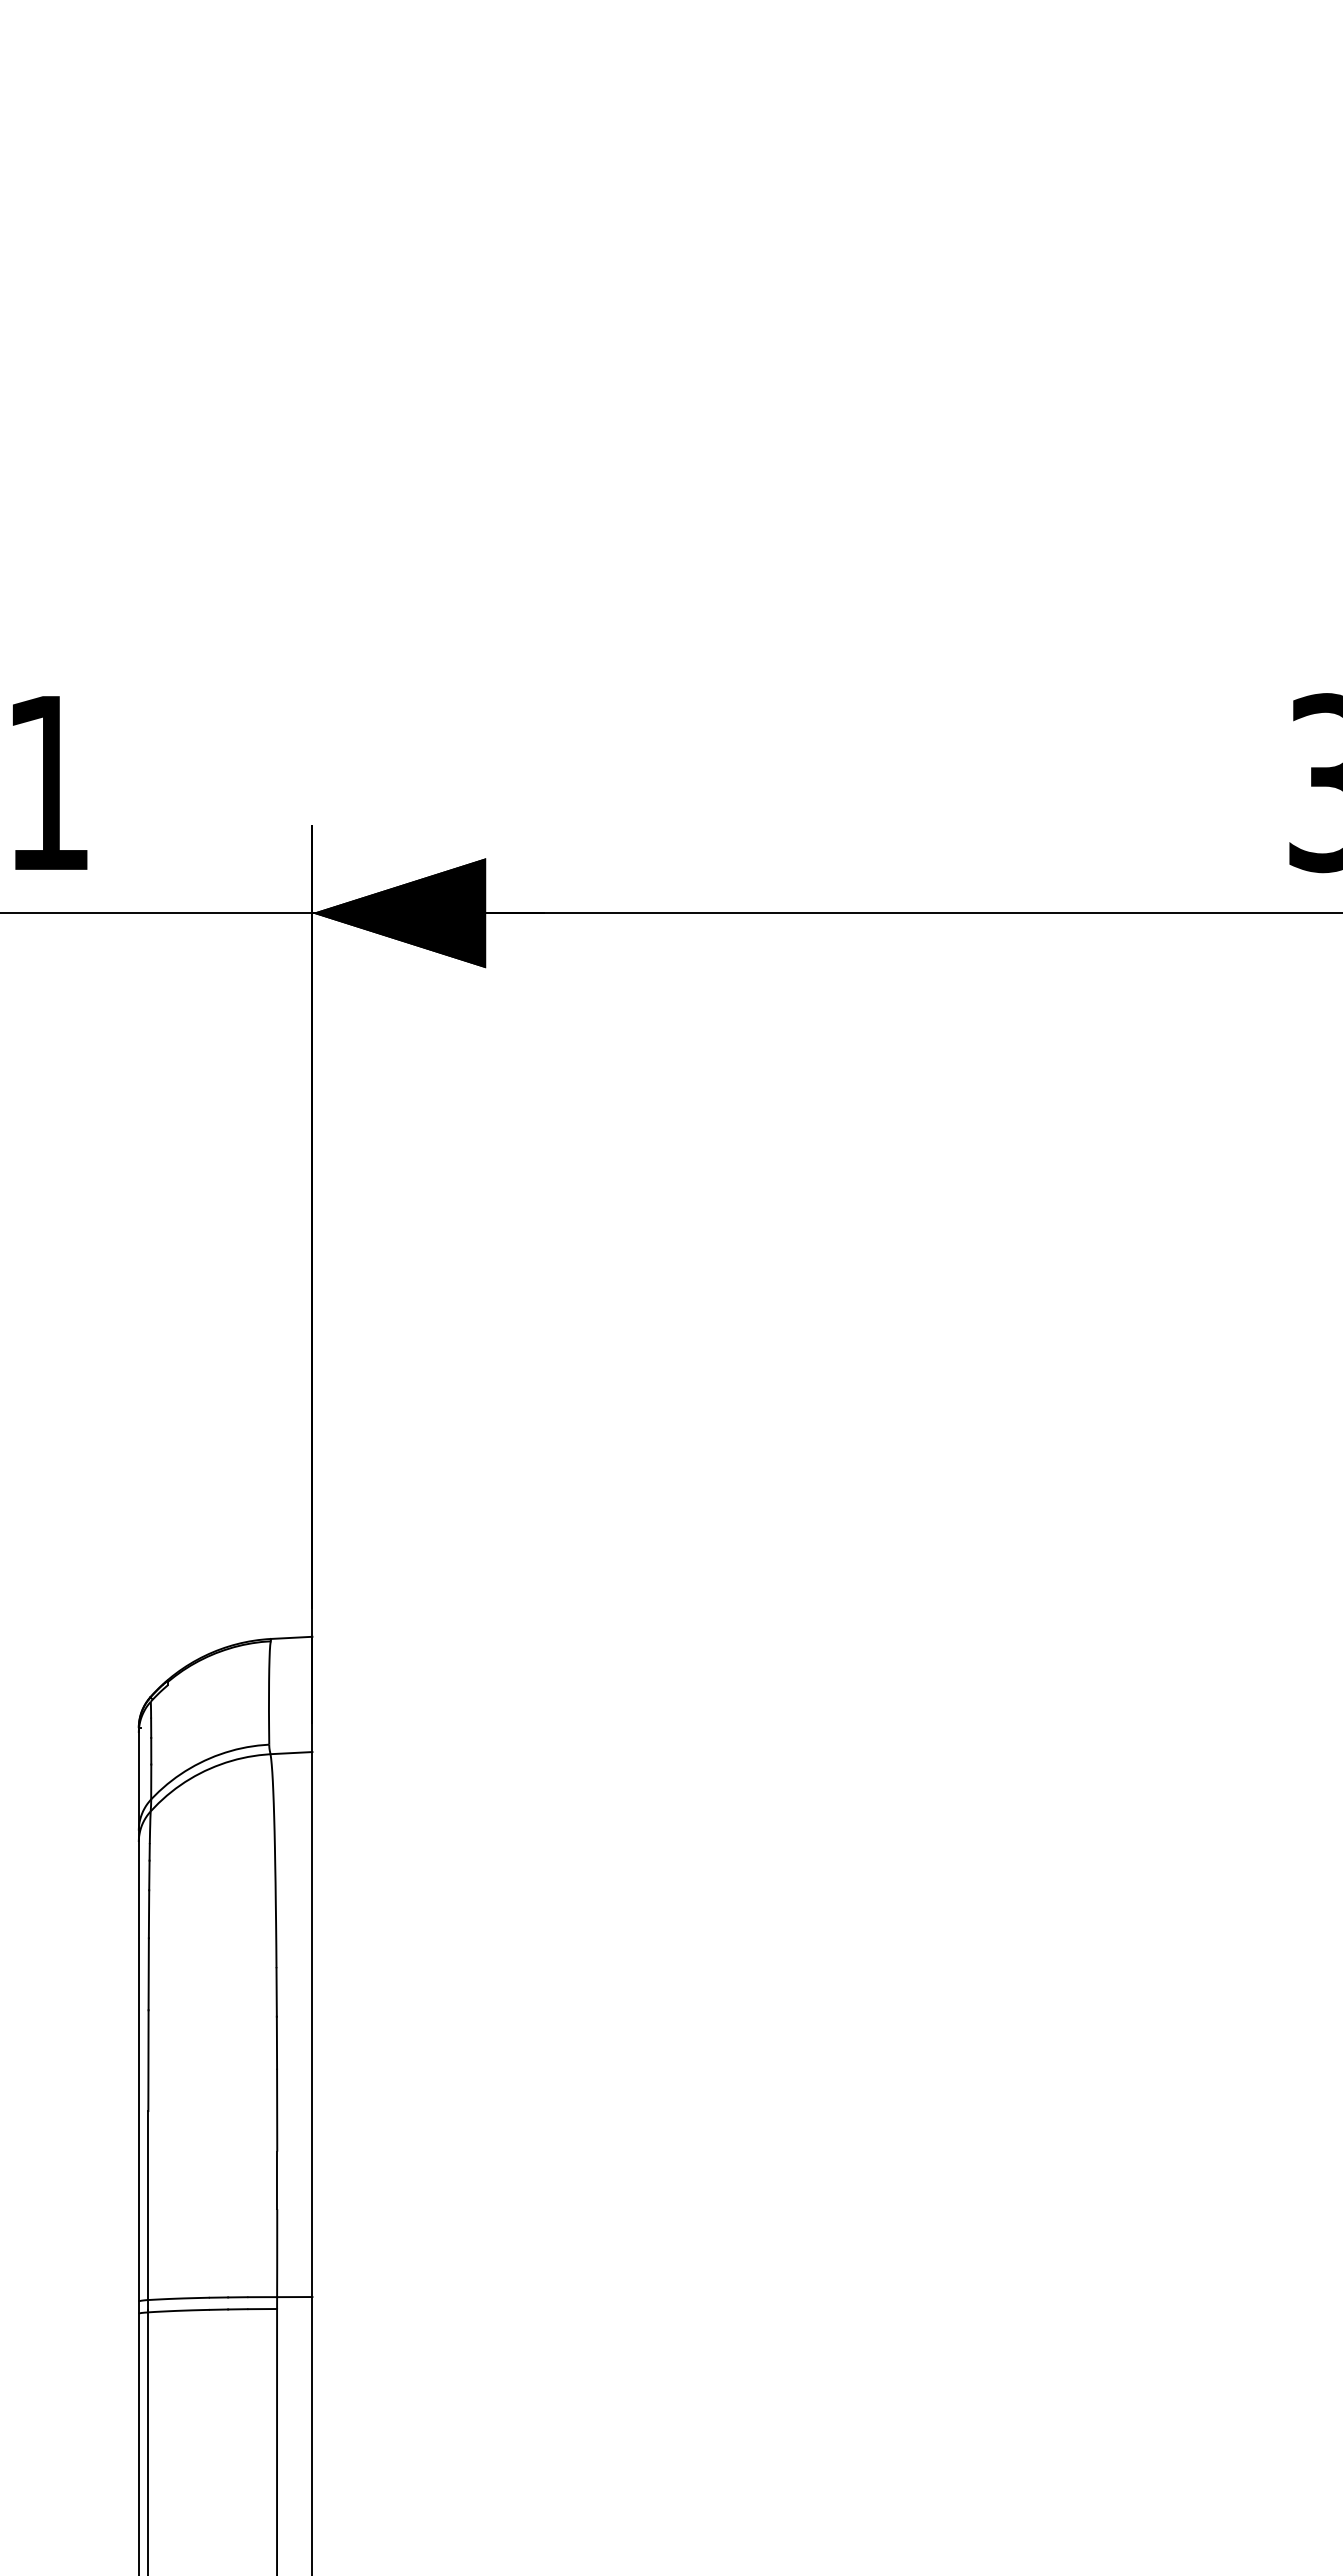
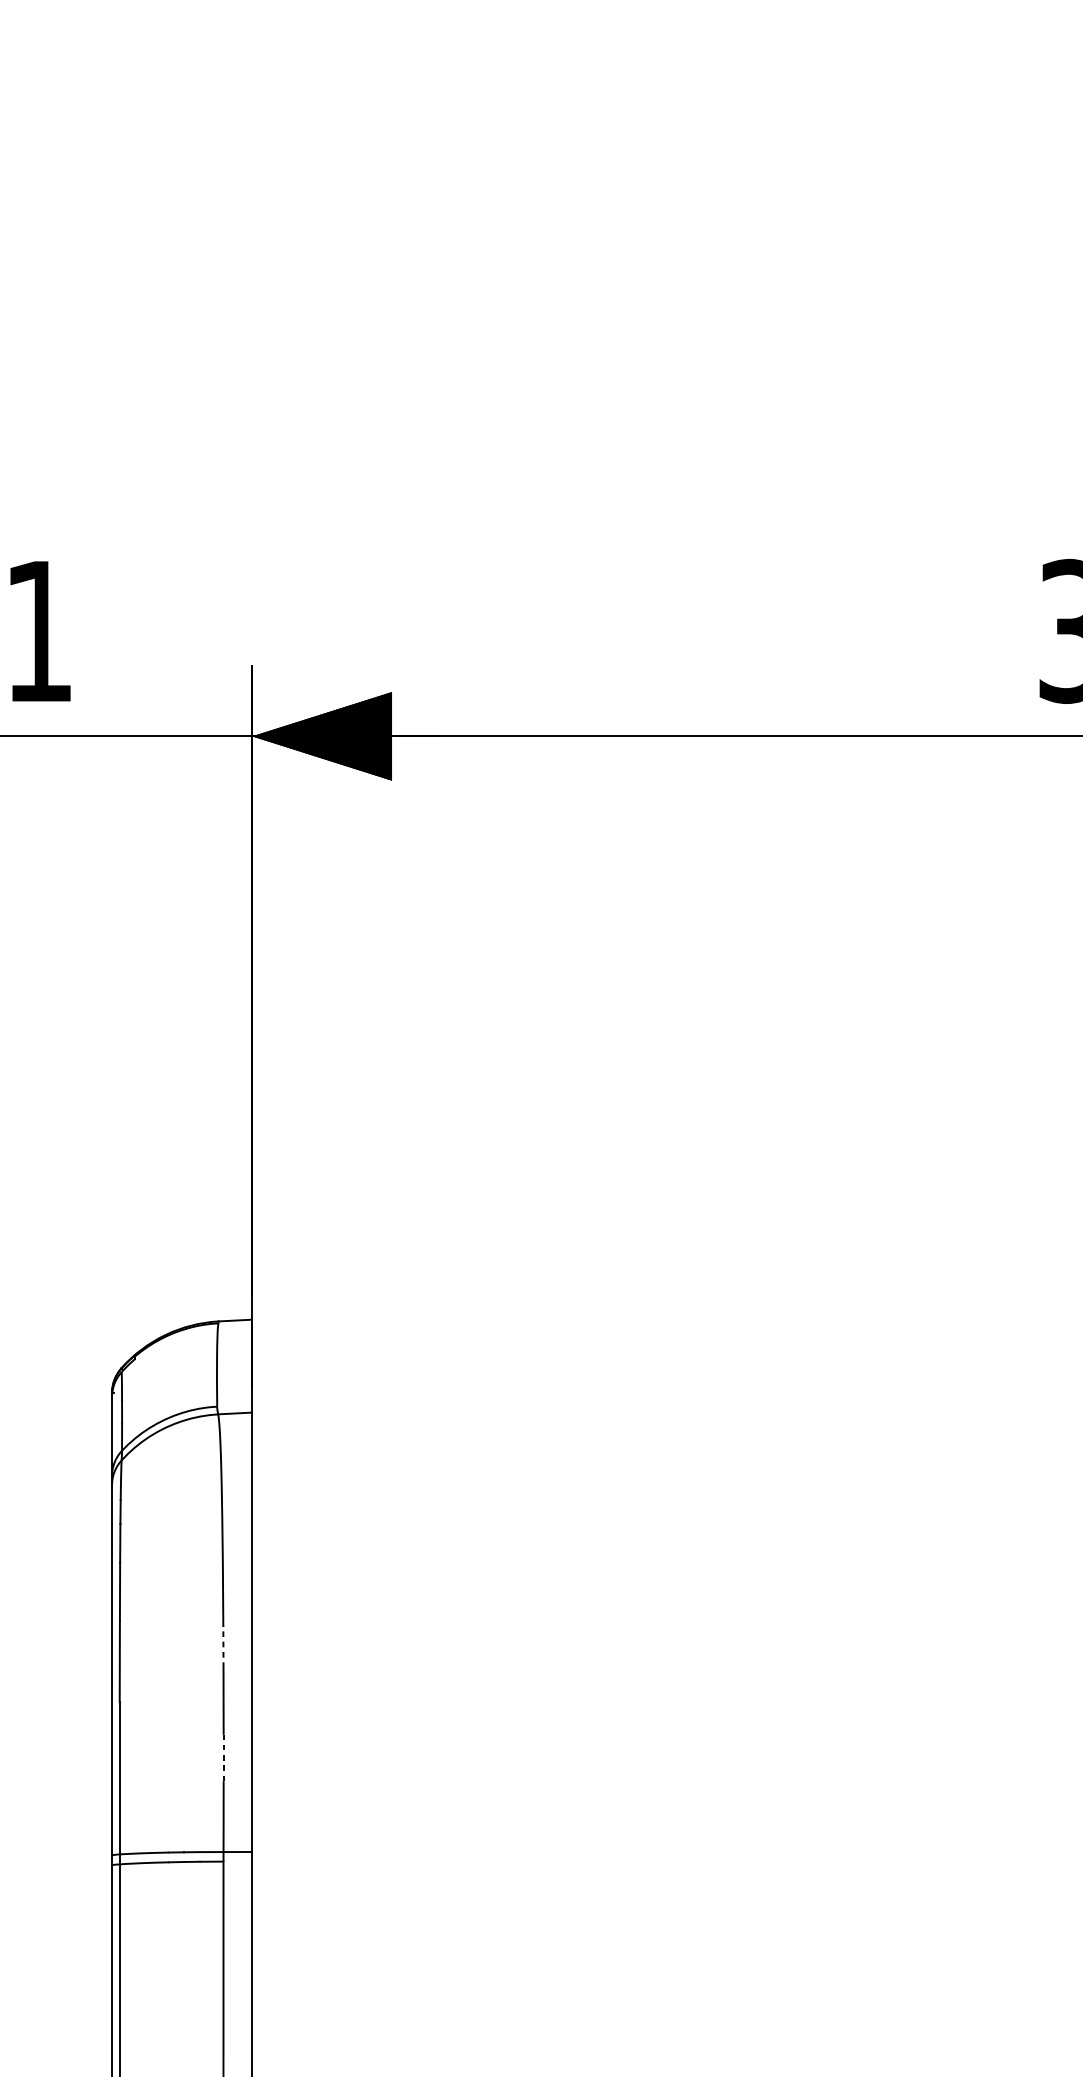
line: (276, 2042) -> (223, 1646), solid -> dashed
line: (277, 2180) -> (223, 1758), solid -> dashed

